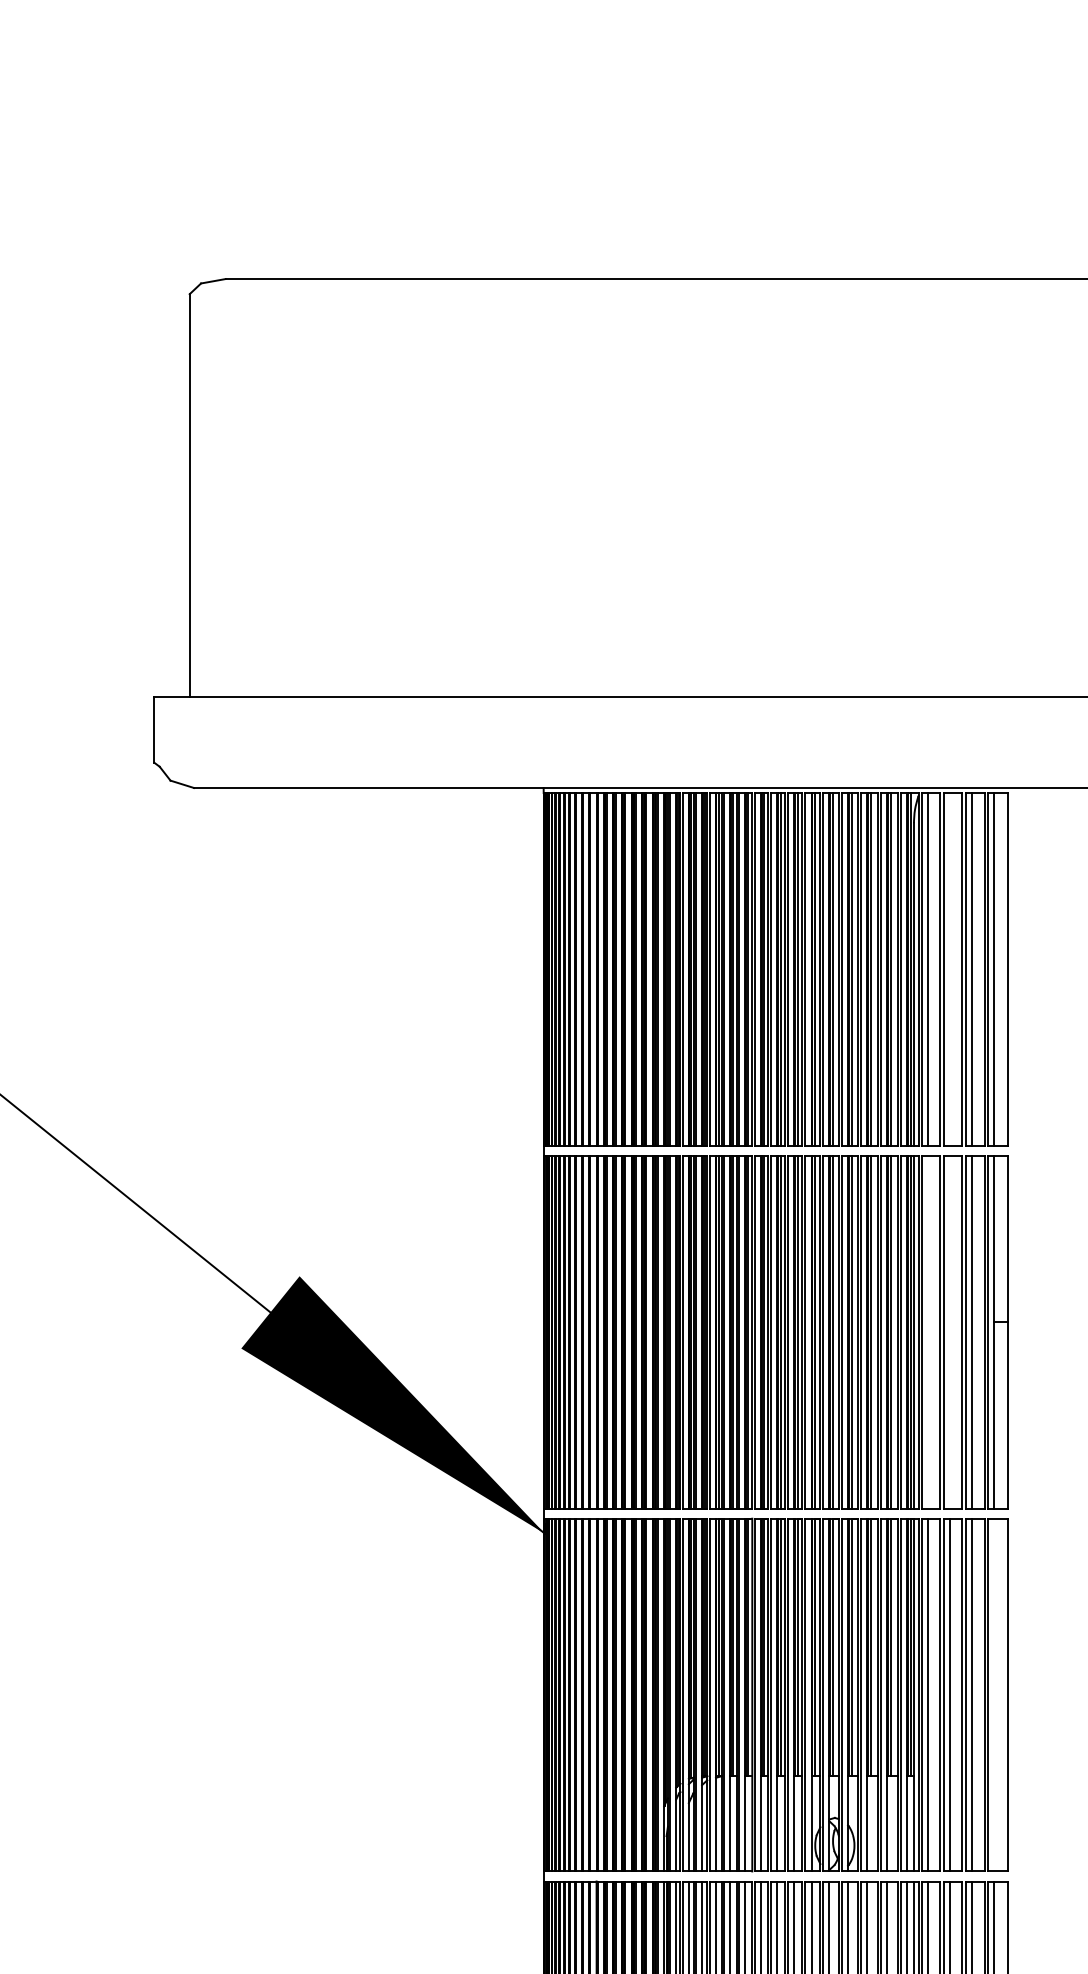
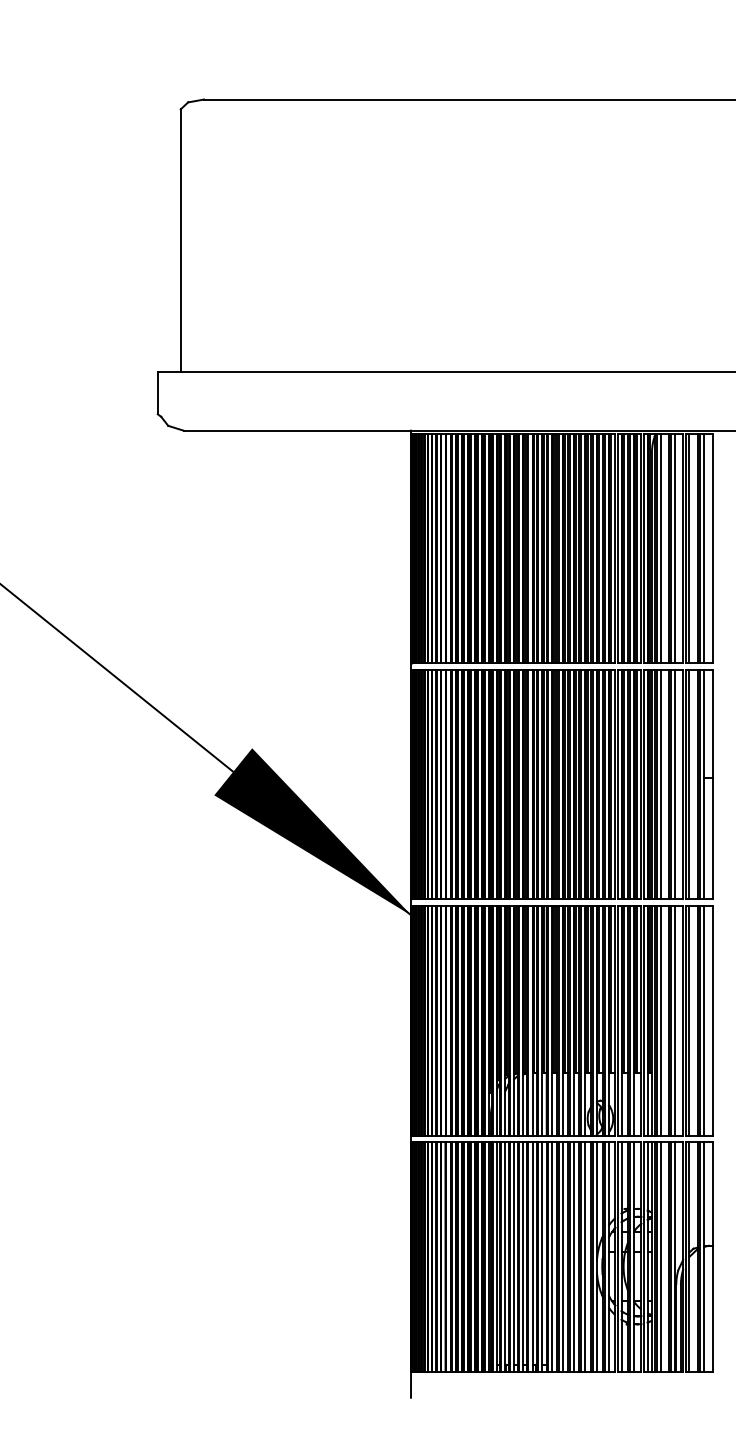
line: (950, 969) -> (675, 548), added
line: (928, 1331) -> (661, 784), added
line: (950, 1331) -> (675, 784), added
line: (994, 1694) -> (704, 1020), added

